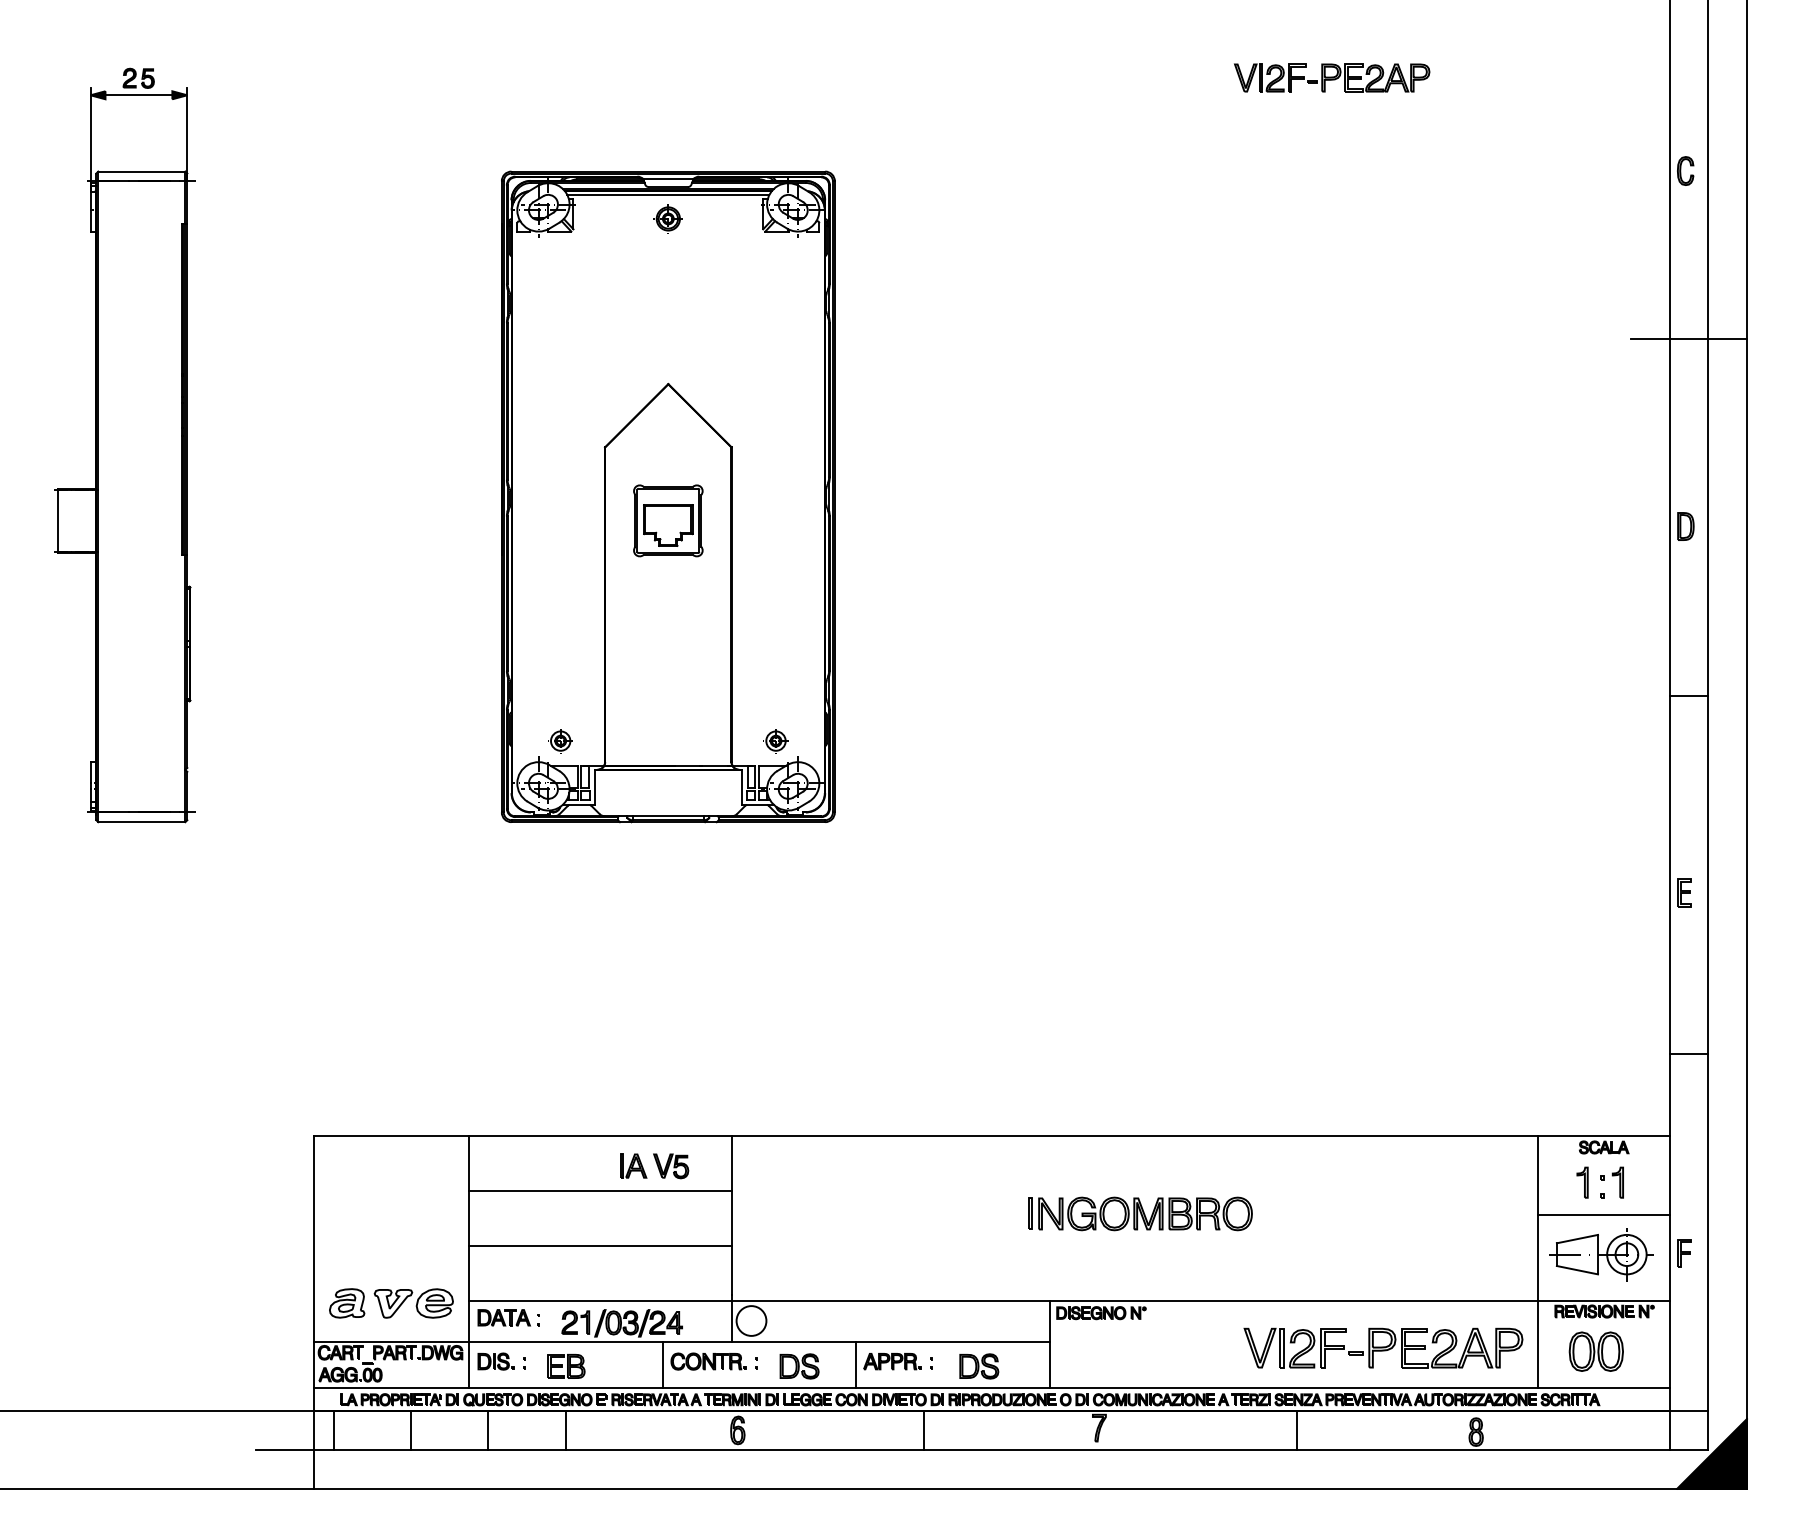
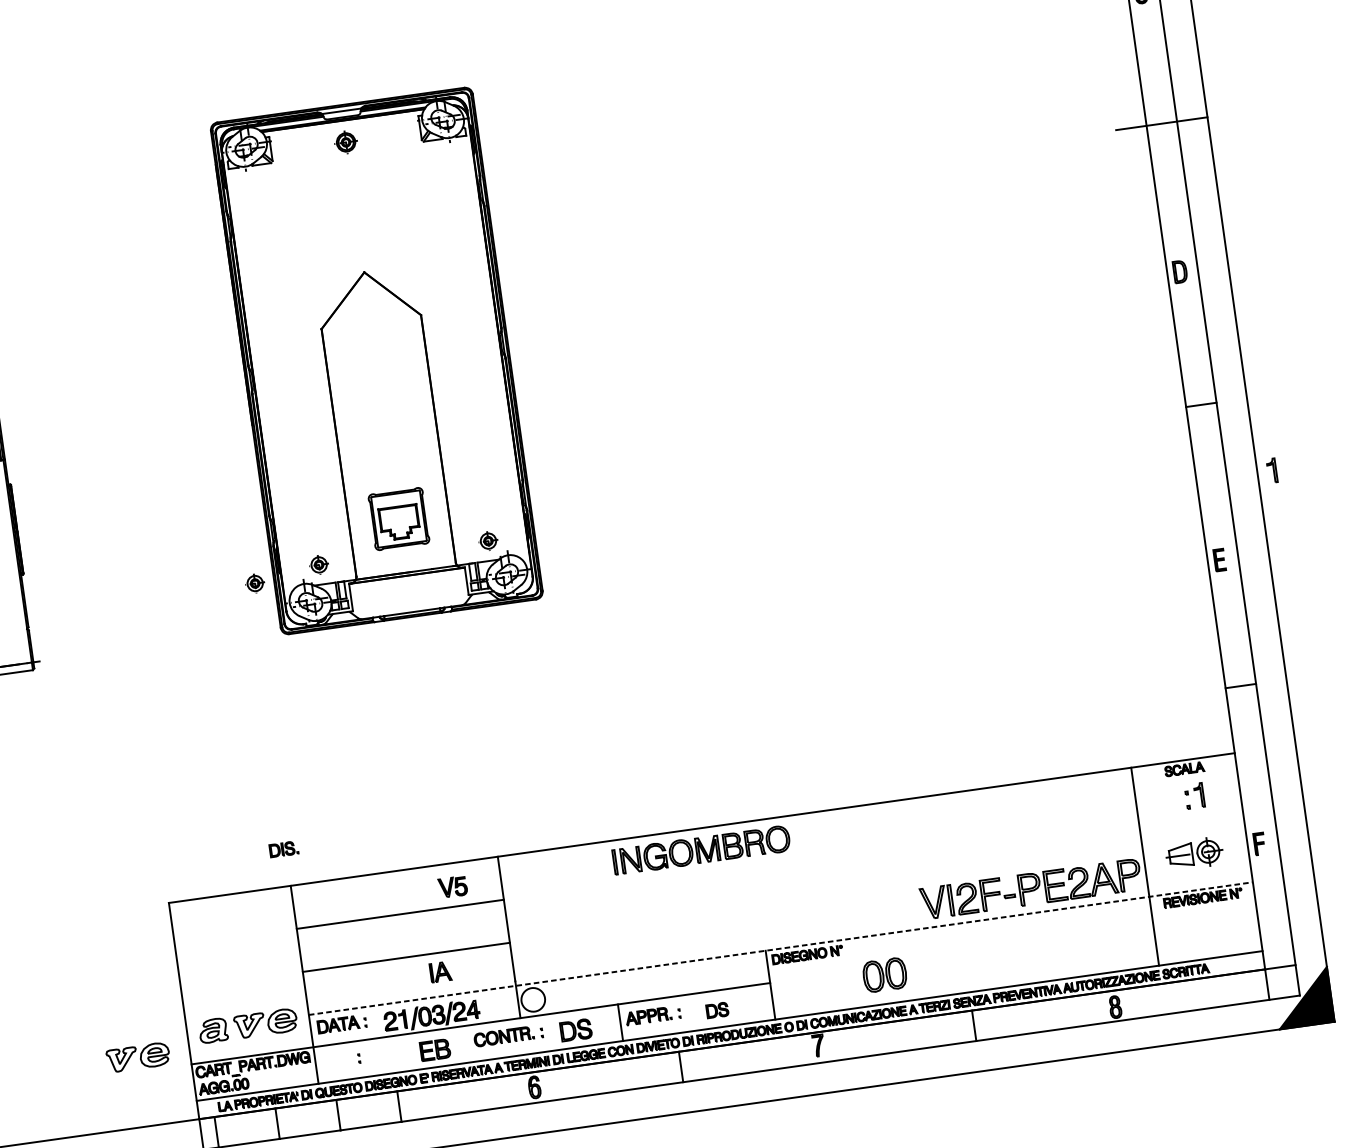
line: (668, 195) -> (343, 123), removed
part: (668, 520) -> (399, 518), moved
part: (477, 753) -> (255, 583), added
part: (633, 1165) -> (440, 971), moved
part: (1582, 1182) -> (1272, 470), moved
part: (1140, 1213) -> (701, 849), moved
line: (1603, 1214) -> (1191, 821), removed
part: (1601, 1254) -> (1194, 853), size x0.7
line: (1069, 1300) -> (781, 948), solid -> dashed
part: (248, 1323) -> (138, 1057), added
part: (1383, 1347) -> (1030, 888), moved
part: (1595, 1351) -> (884, 974), moved
part: (495, 1361) -> (283, 849), moved
line: (662, 1364) -> (468, 1043), removed
part: (566, 1366) -> (435, 1050), moved
part: (979, 1366) -> (717, 1010), size x0.7

